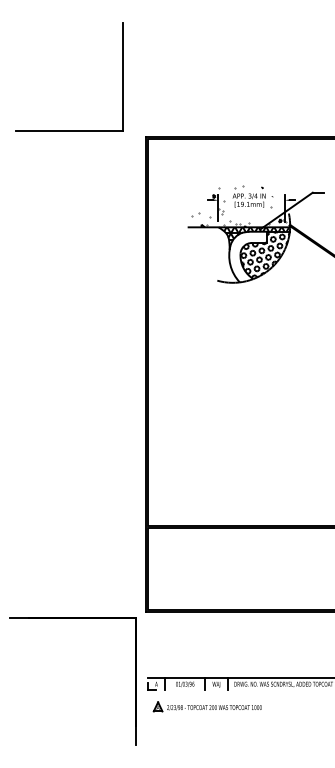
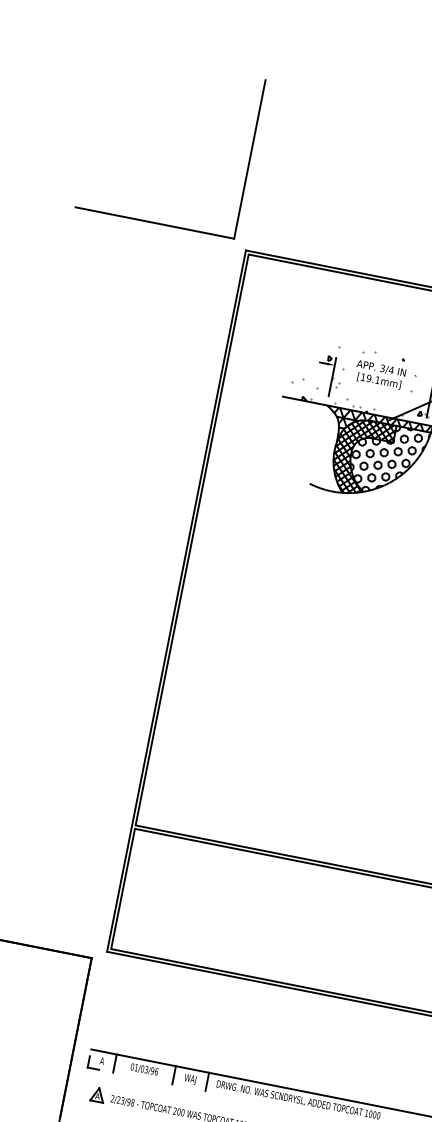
part: (122, 76) -> (248, 158), moved
hatch: (247, 256) -> (361, 456), added

